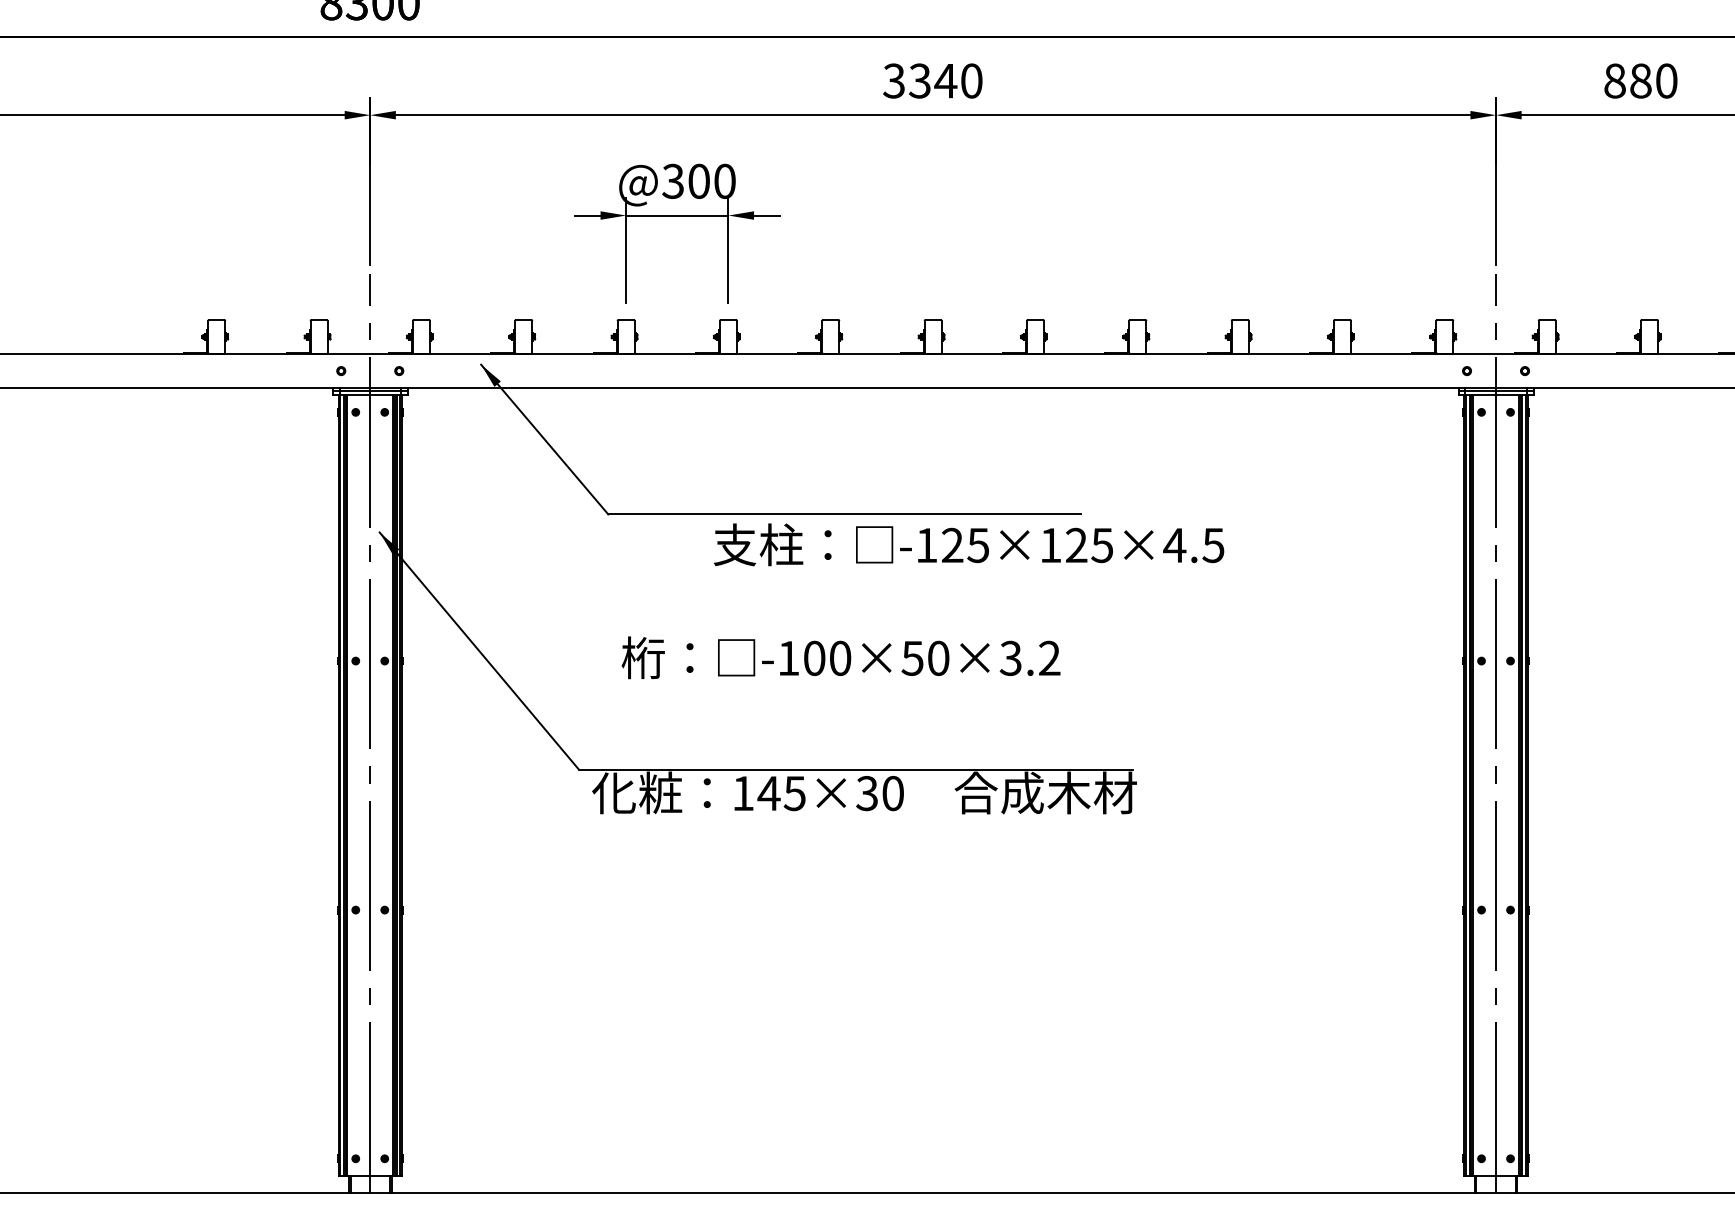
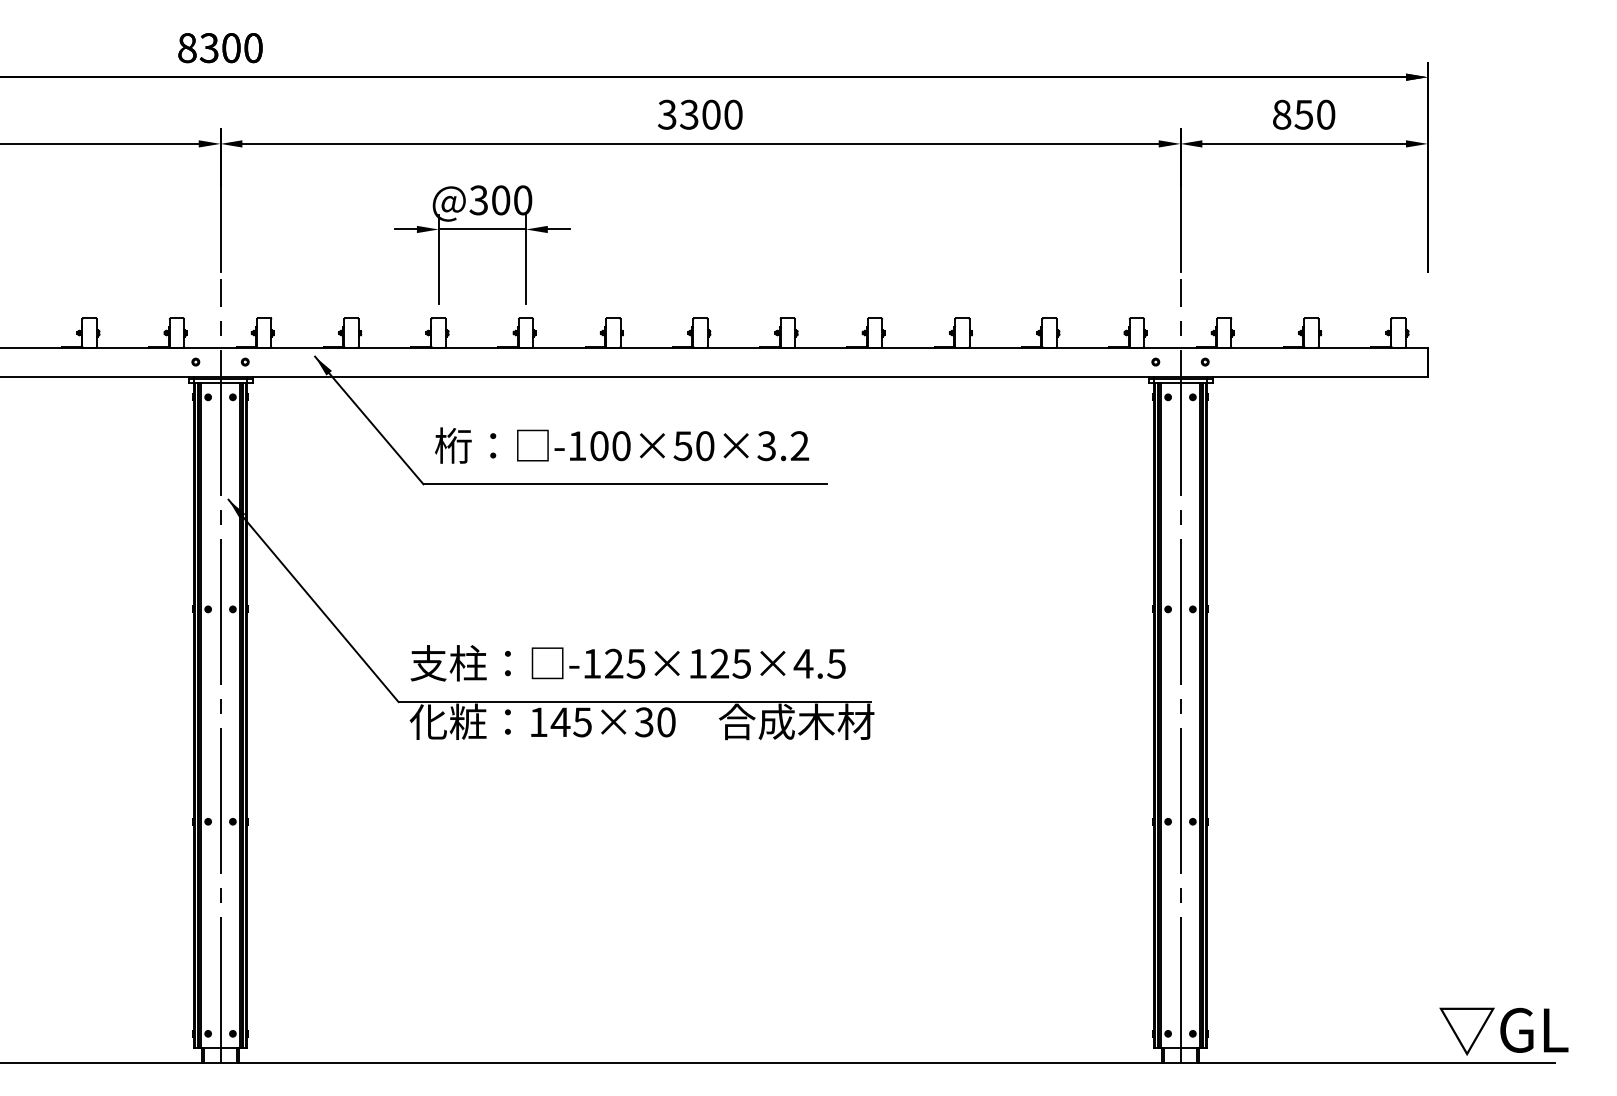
text: (946, 80) -> (711, 114), 3340 -> 3300
text: (1640, 80) -> (1303, 114), 880 -> 850
text: (968, 545) -> (627, 663), moved
text: (841, 657) -> (622, 445), moved

